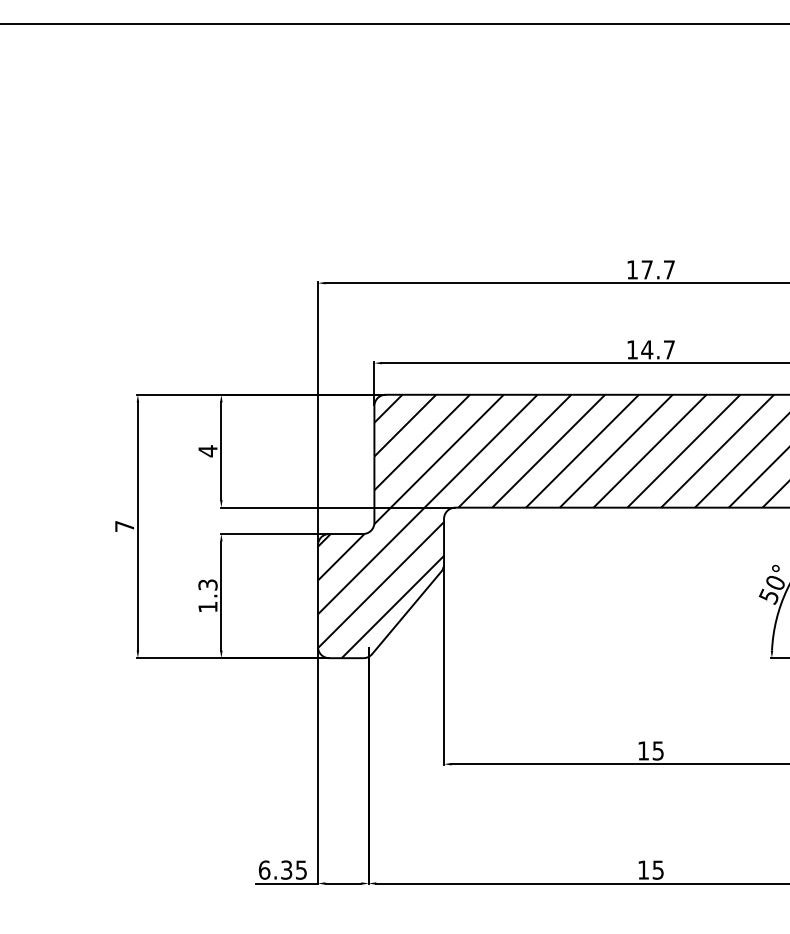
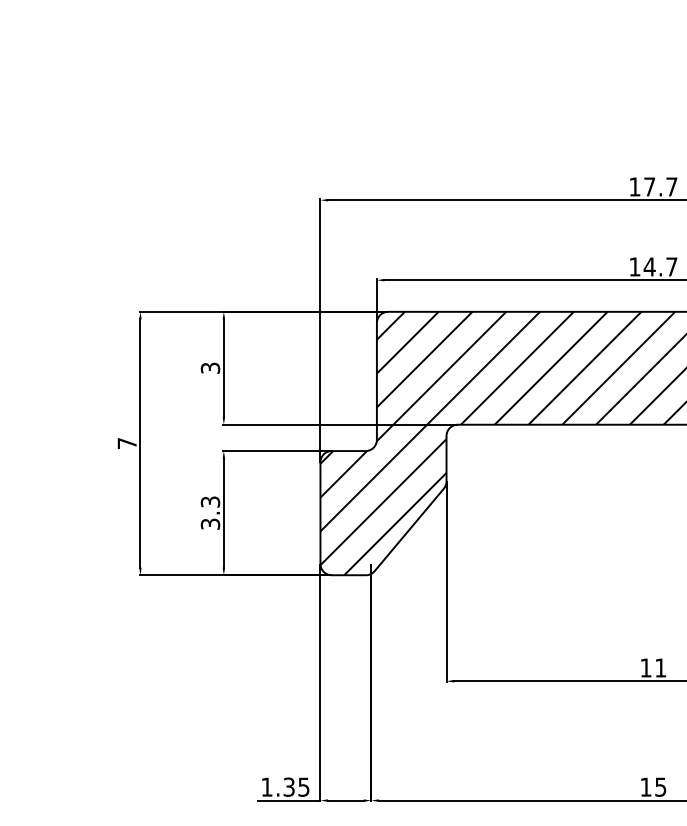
text: (207, 451) -> (210, 368), 4 -> 3
text: (207, 606) -> (210, 523), 1.3 -> 3.3
text: (657, 750) -> (660, 667), 15 -> 11
text: (264, 869) -> (267, 786), 6.35 -> 1.35

